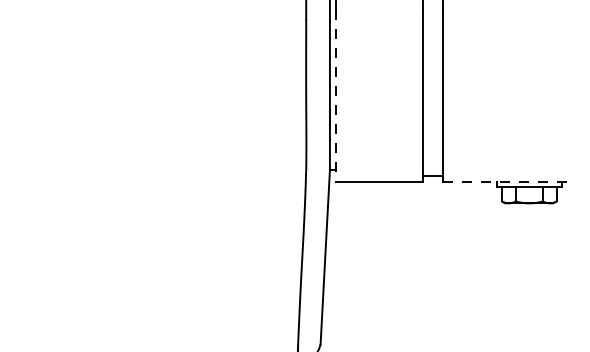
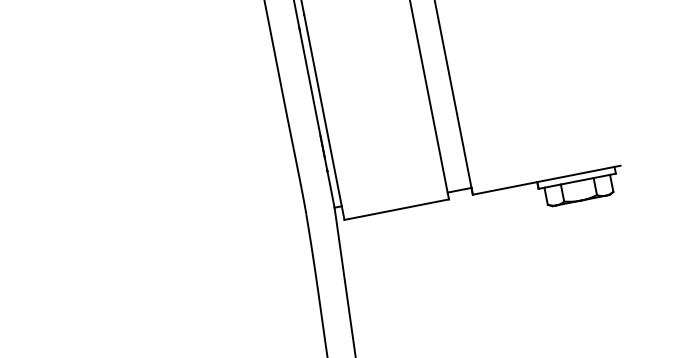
line: (335, 95) -> (323, 117), dashed -> solid
line: (504, 181) -> (546, 180), dashed -> solid

